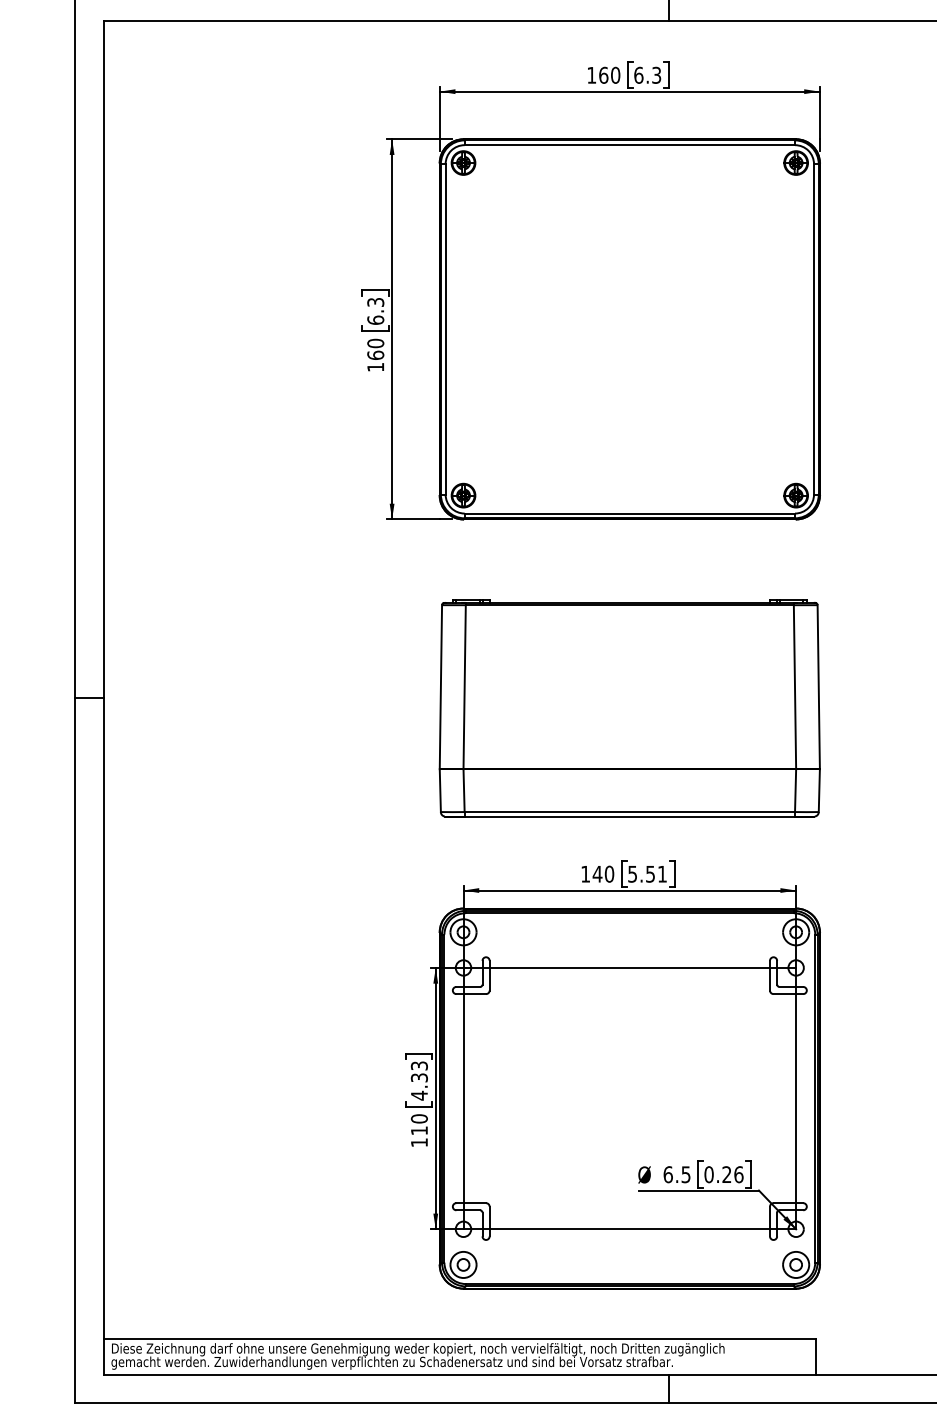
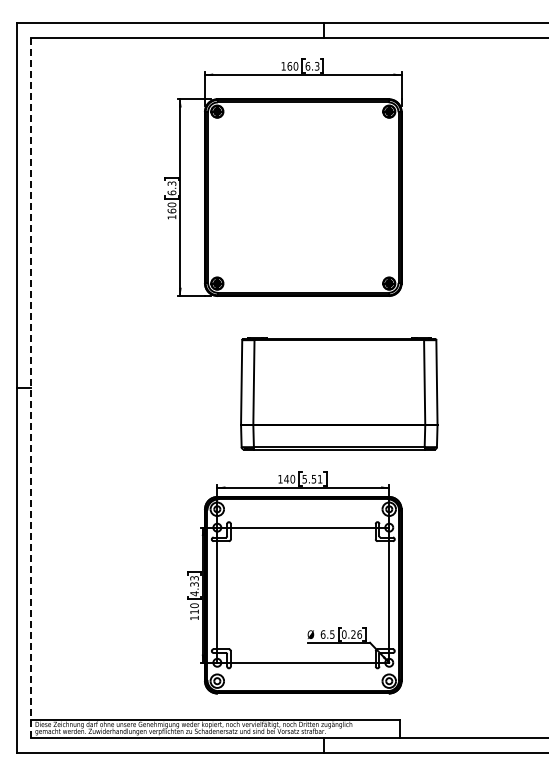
line: (103, 698) -> (31, 388), solid -> dashed
part: (630, 708) -> (339, 393), moved

